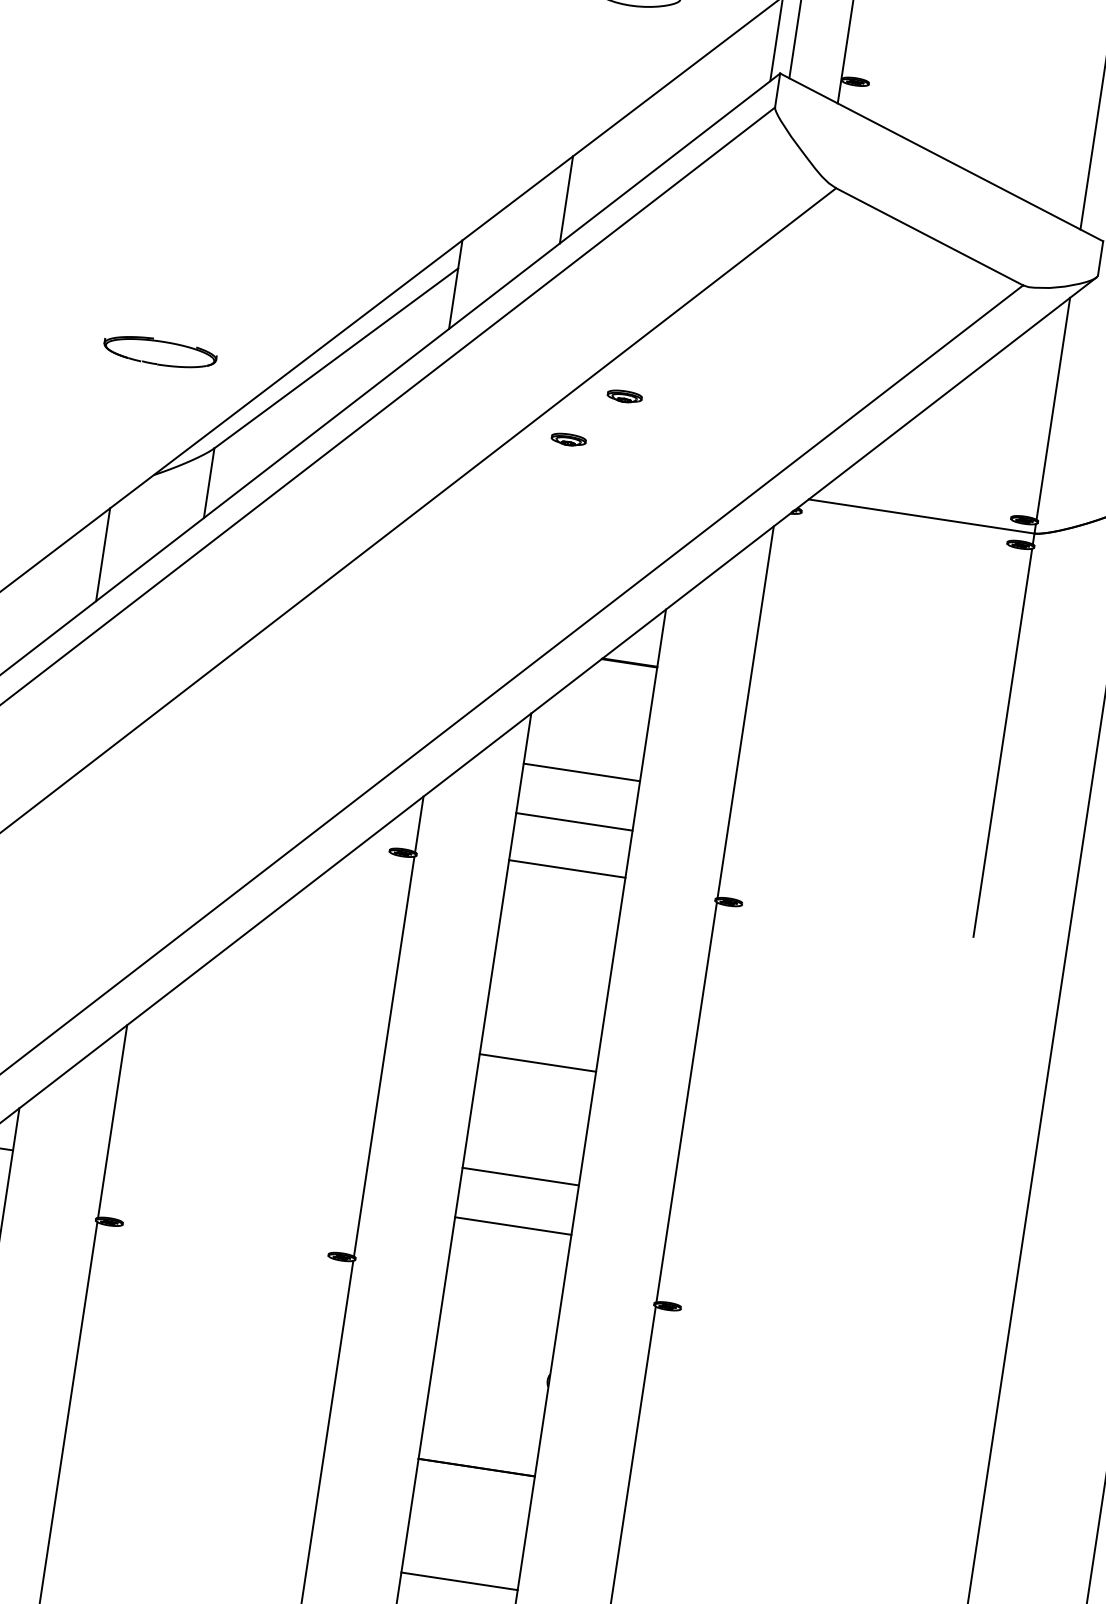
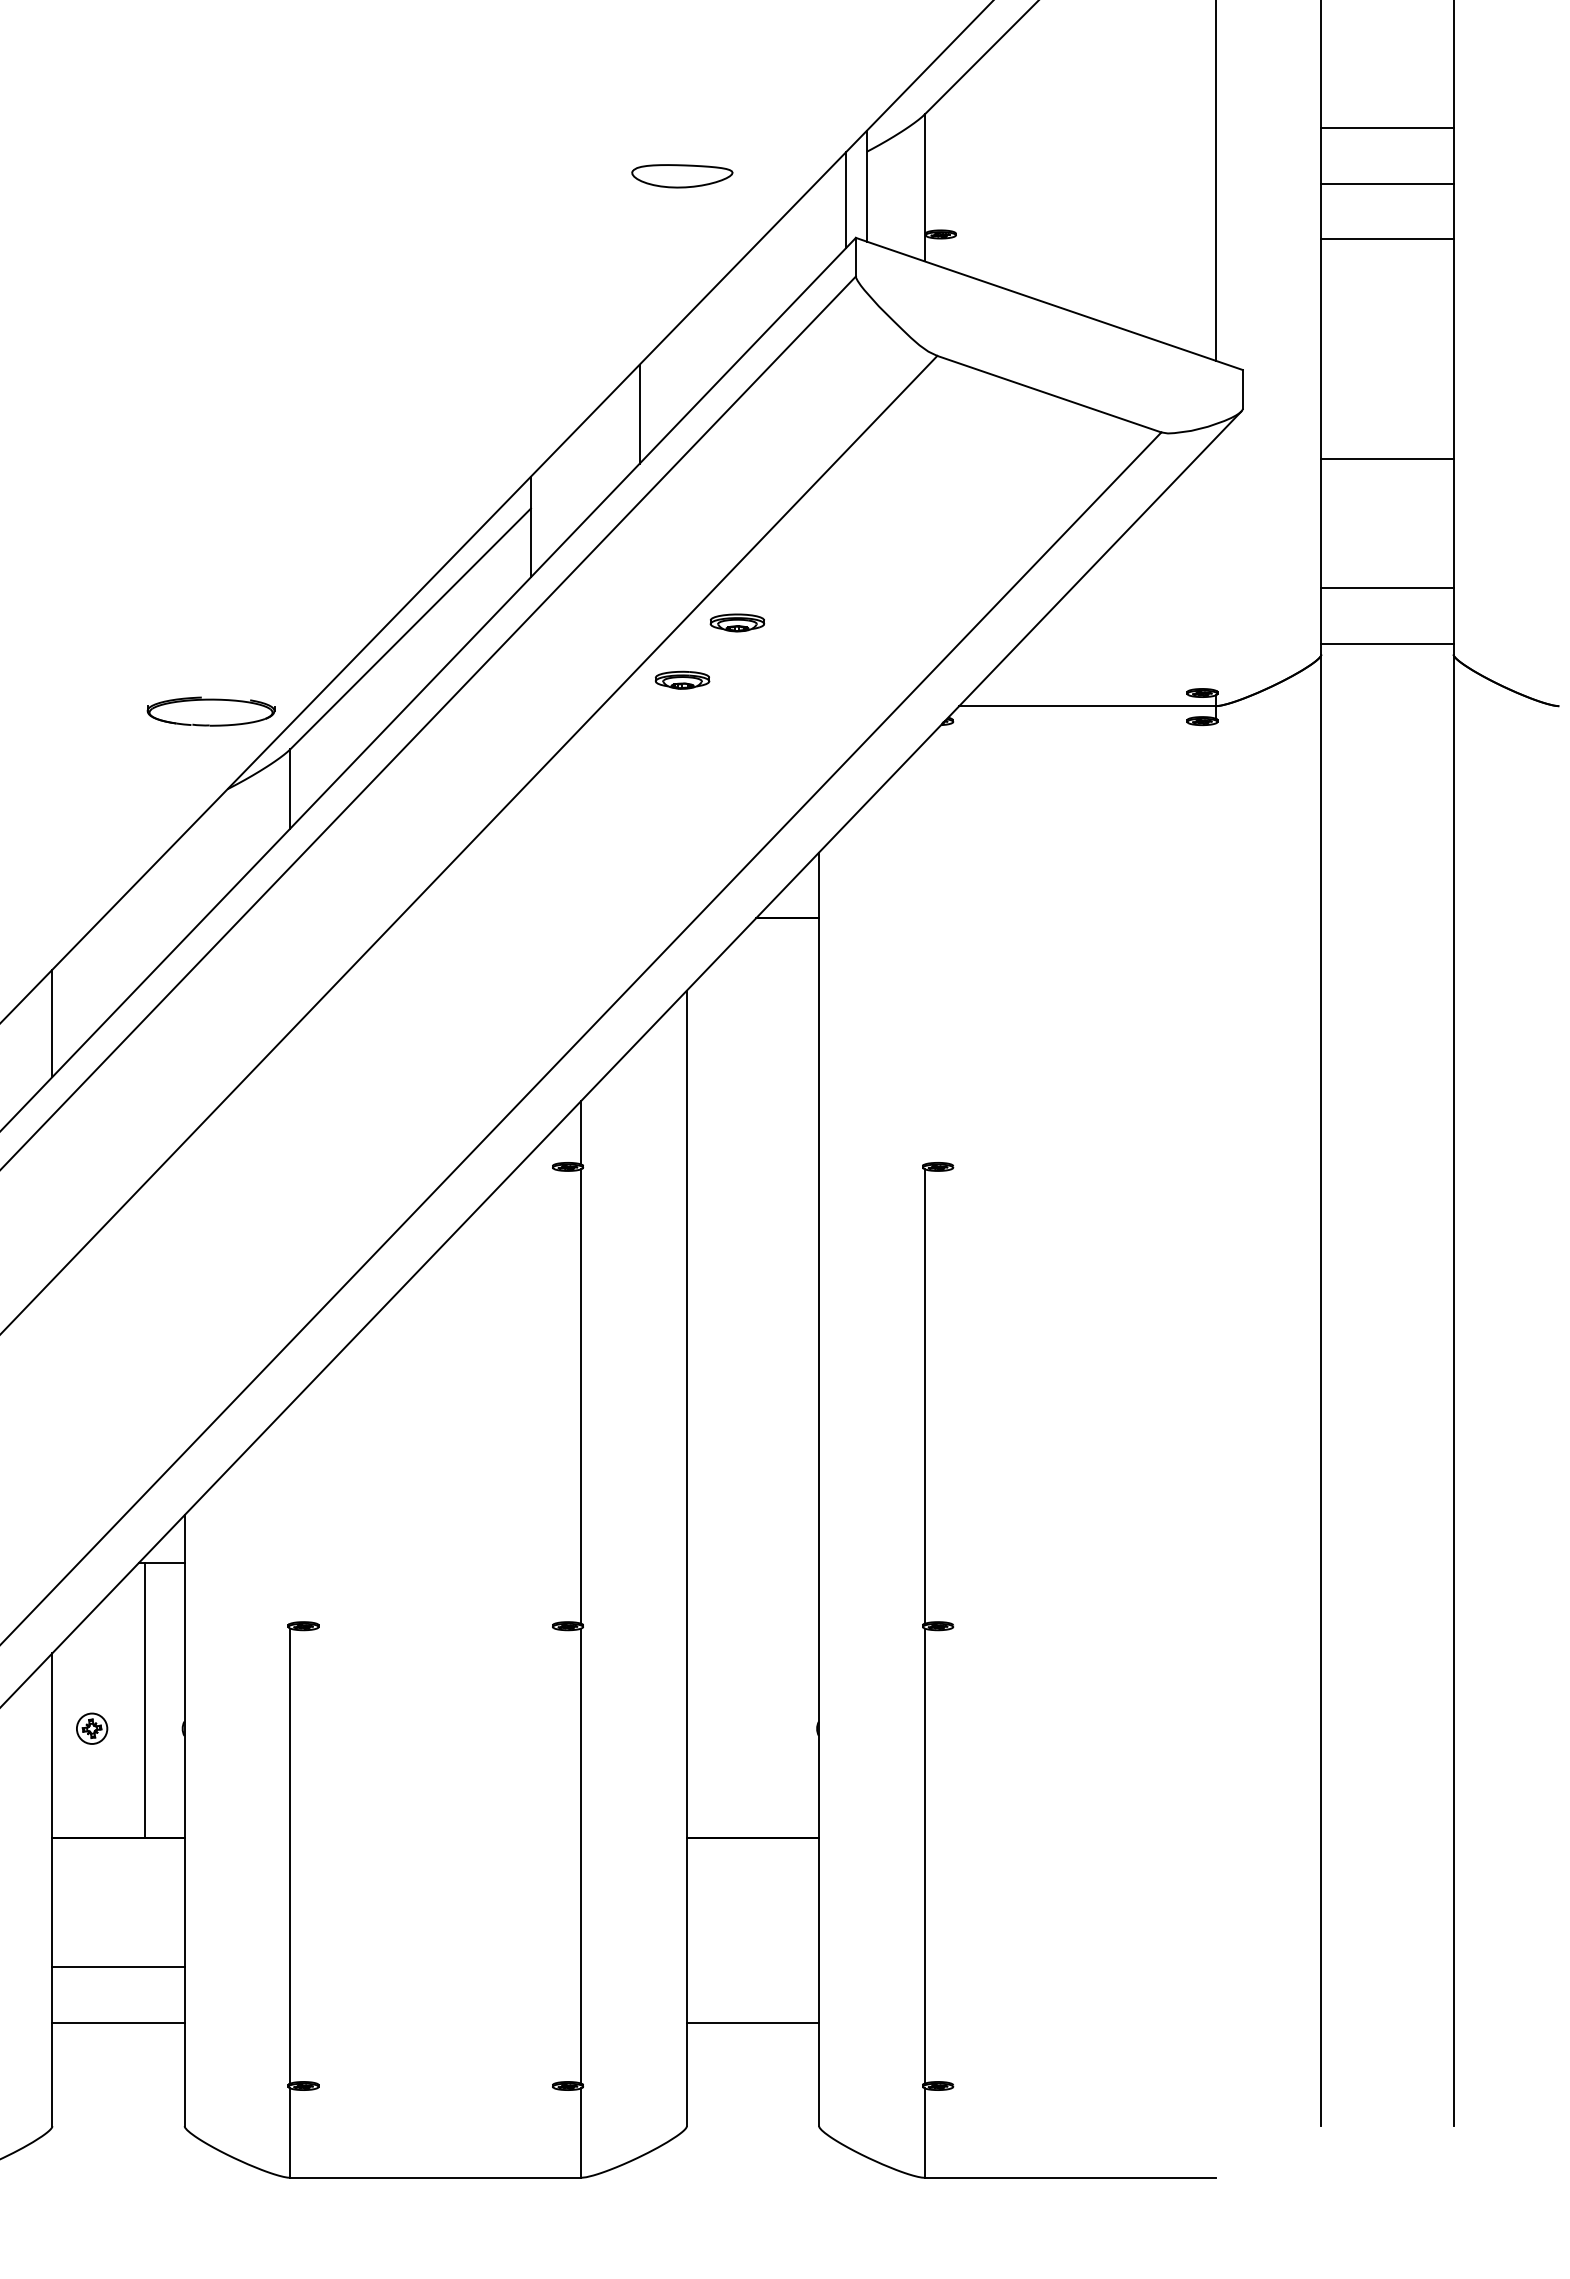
part: (159, 352) -> (210, 711), moved
part: (624, 396) -> (737, 622), size x1.4
line: (1053, 408) -> (1215, 564), removed
part: (568, 439) -> (682, 680), size x1.4
line: (103, 554) -> (184, 885), removed
line: (745, 712) -> (924, 953), removed
line: (1002, 742) -> (1215, 943), removed
line: (581, 772) -> (752, 1047), removed
line: (574, 821) -> (752, 1103), removed
line: (566, 869) -> (752, 1157), removed
line: (537, 1062) -> (752, 1377), removed
line: (112, 1120) -> (290, 1513), removed
line: (520, 1176) -> (752, 1506), removed
line: (512, 1226) -> (752, 1563), removed
line: (459, 1581) -> (752, 1966), removed

